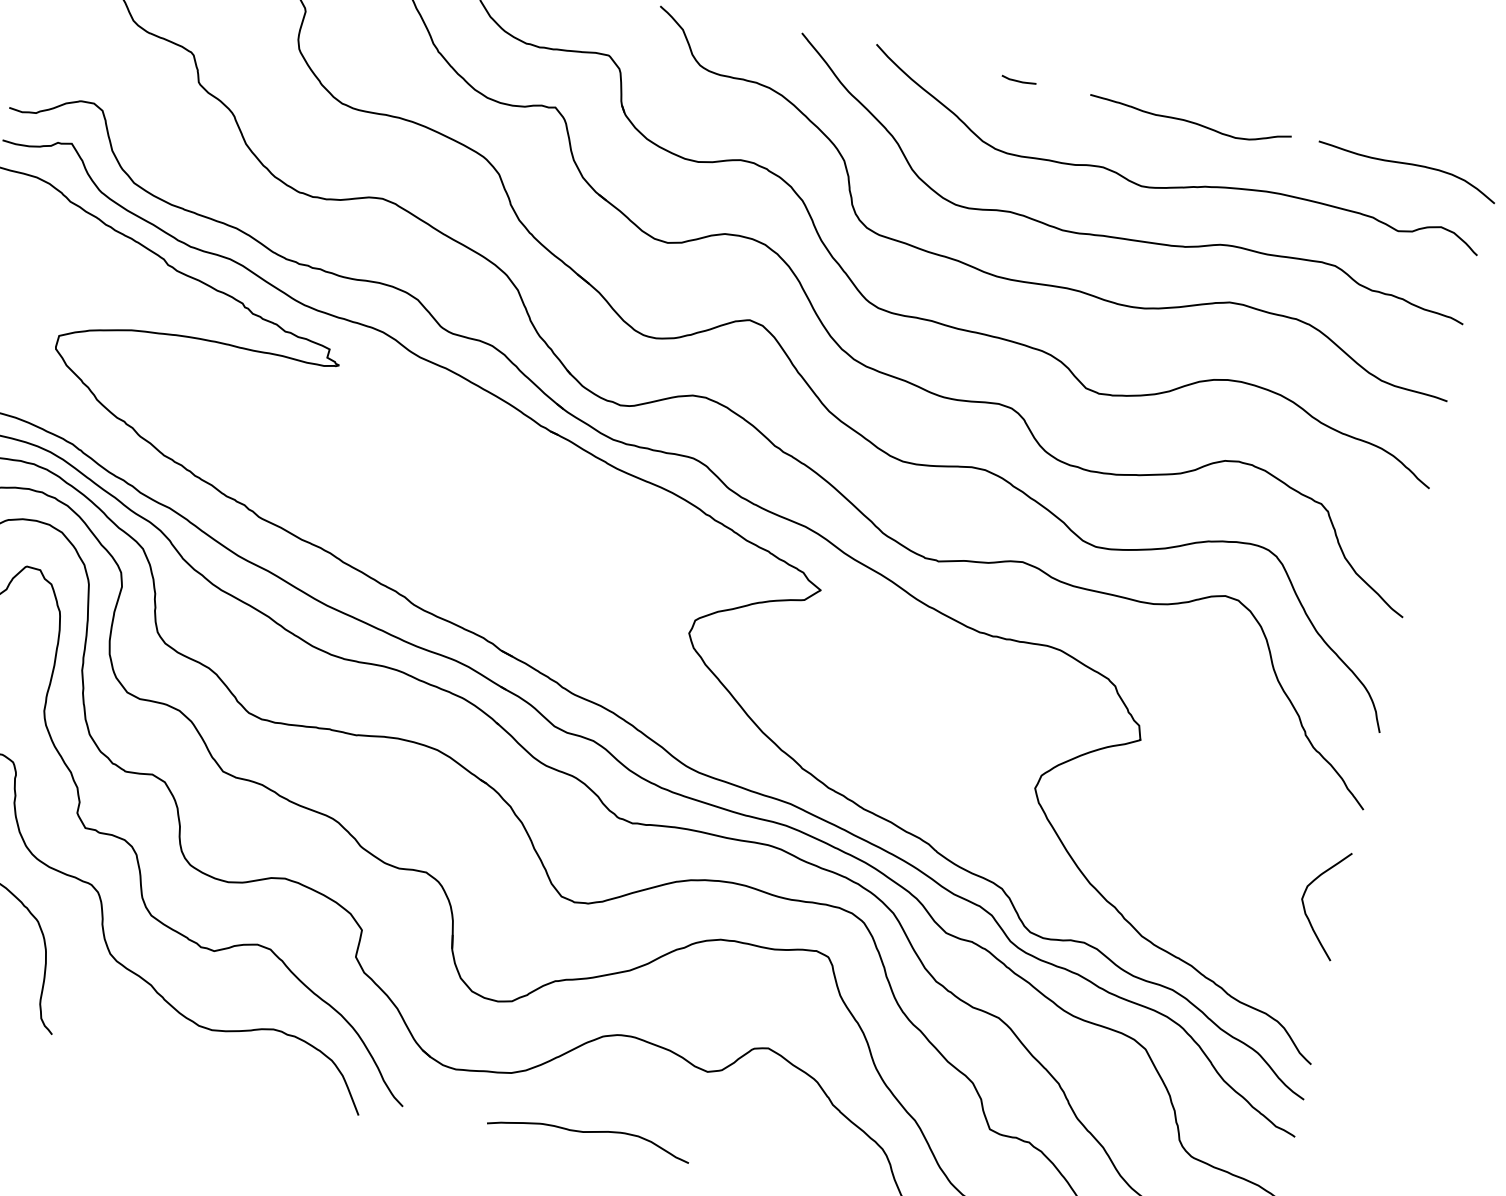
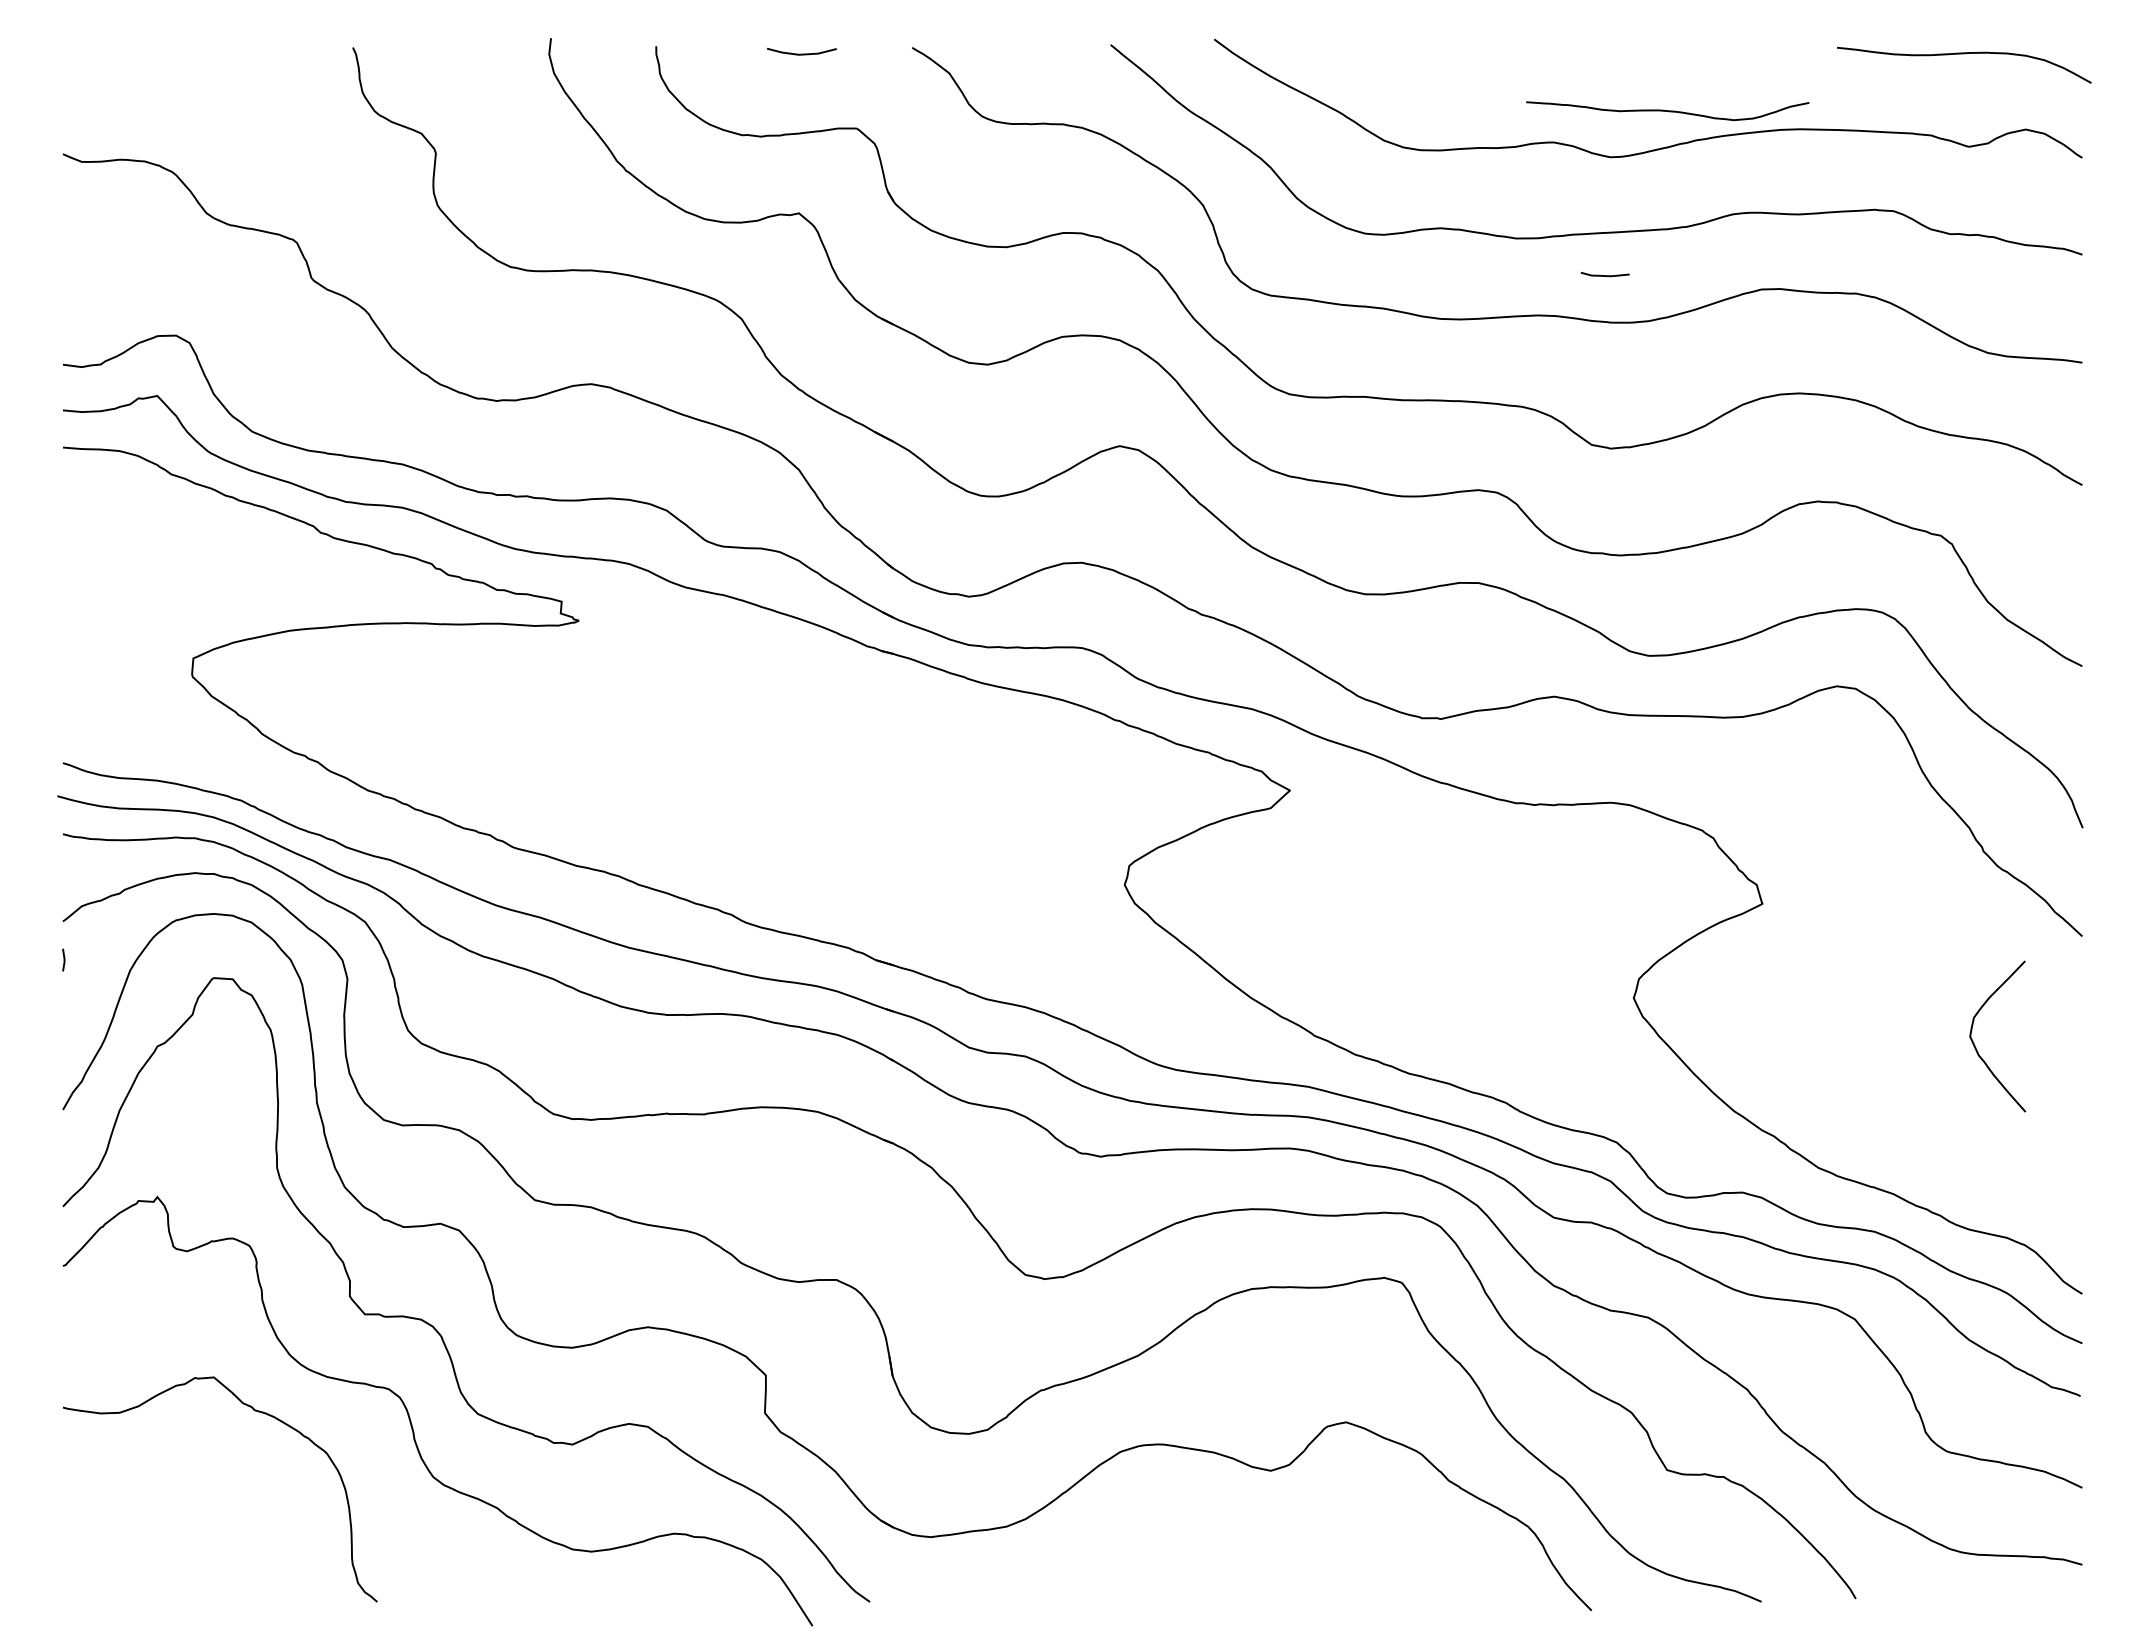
curve: (1018, 80) -> (1604, 275), moved
curve: (1189, 122) -> (1667, 111), moved
curve: (1305, 907) -> (1976, 1047), moved
curve: (589, 1132) -> (1128, 1585), removed

